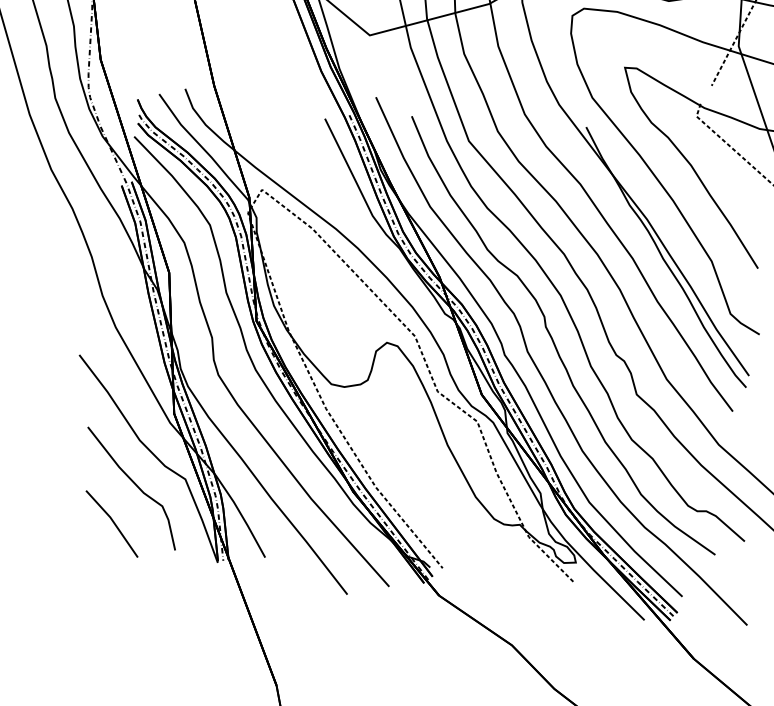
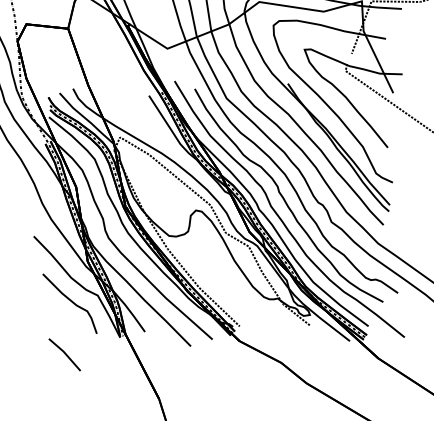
line: (111, 523) -> (64, 354), moved

